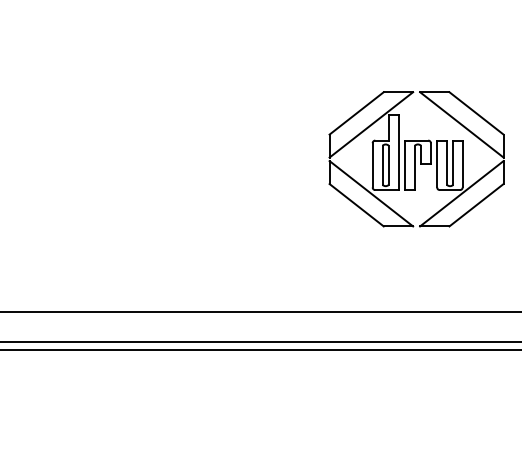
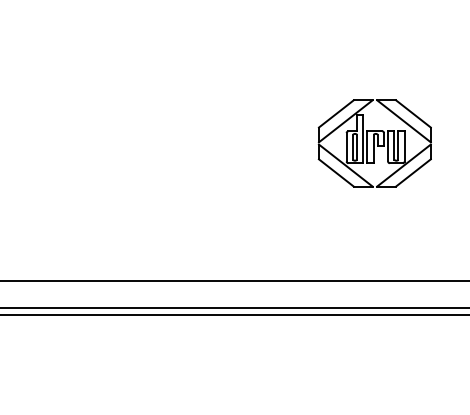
part: (415, 159) -> (374, 143), size x0.71

